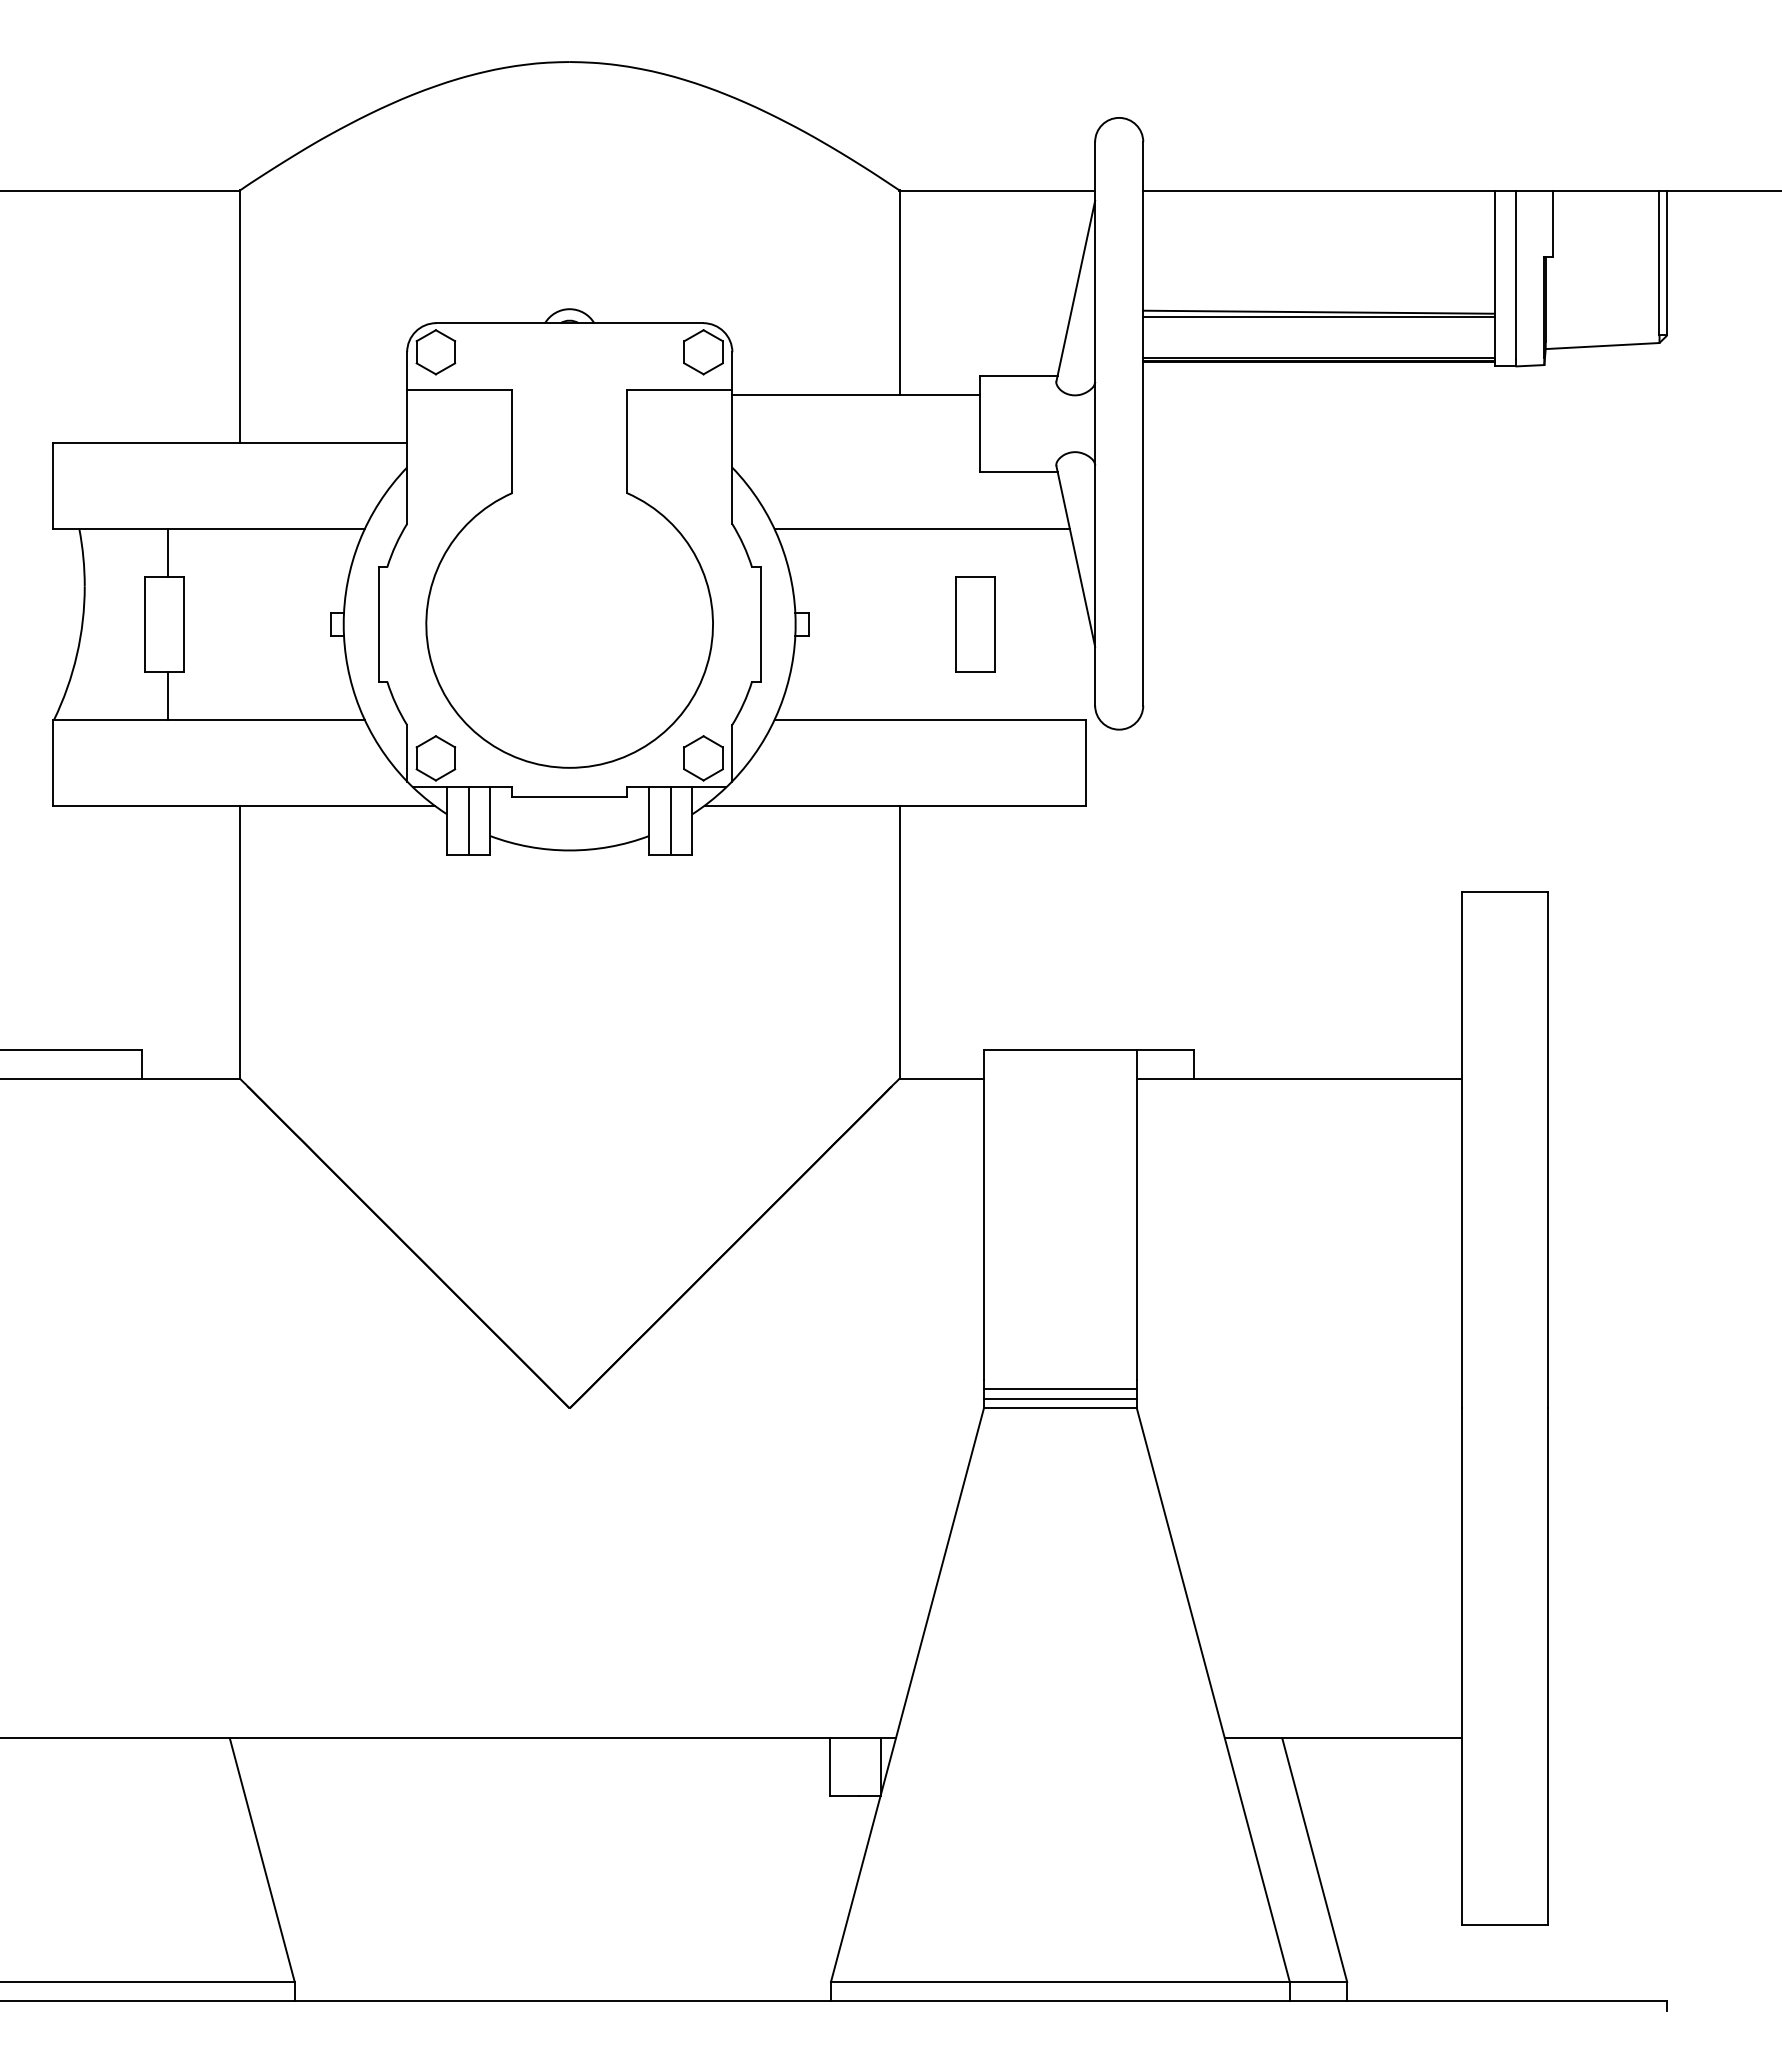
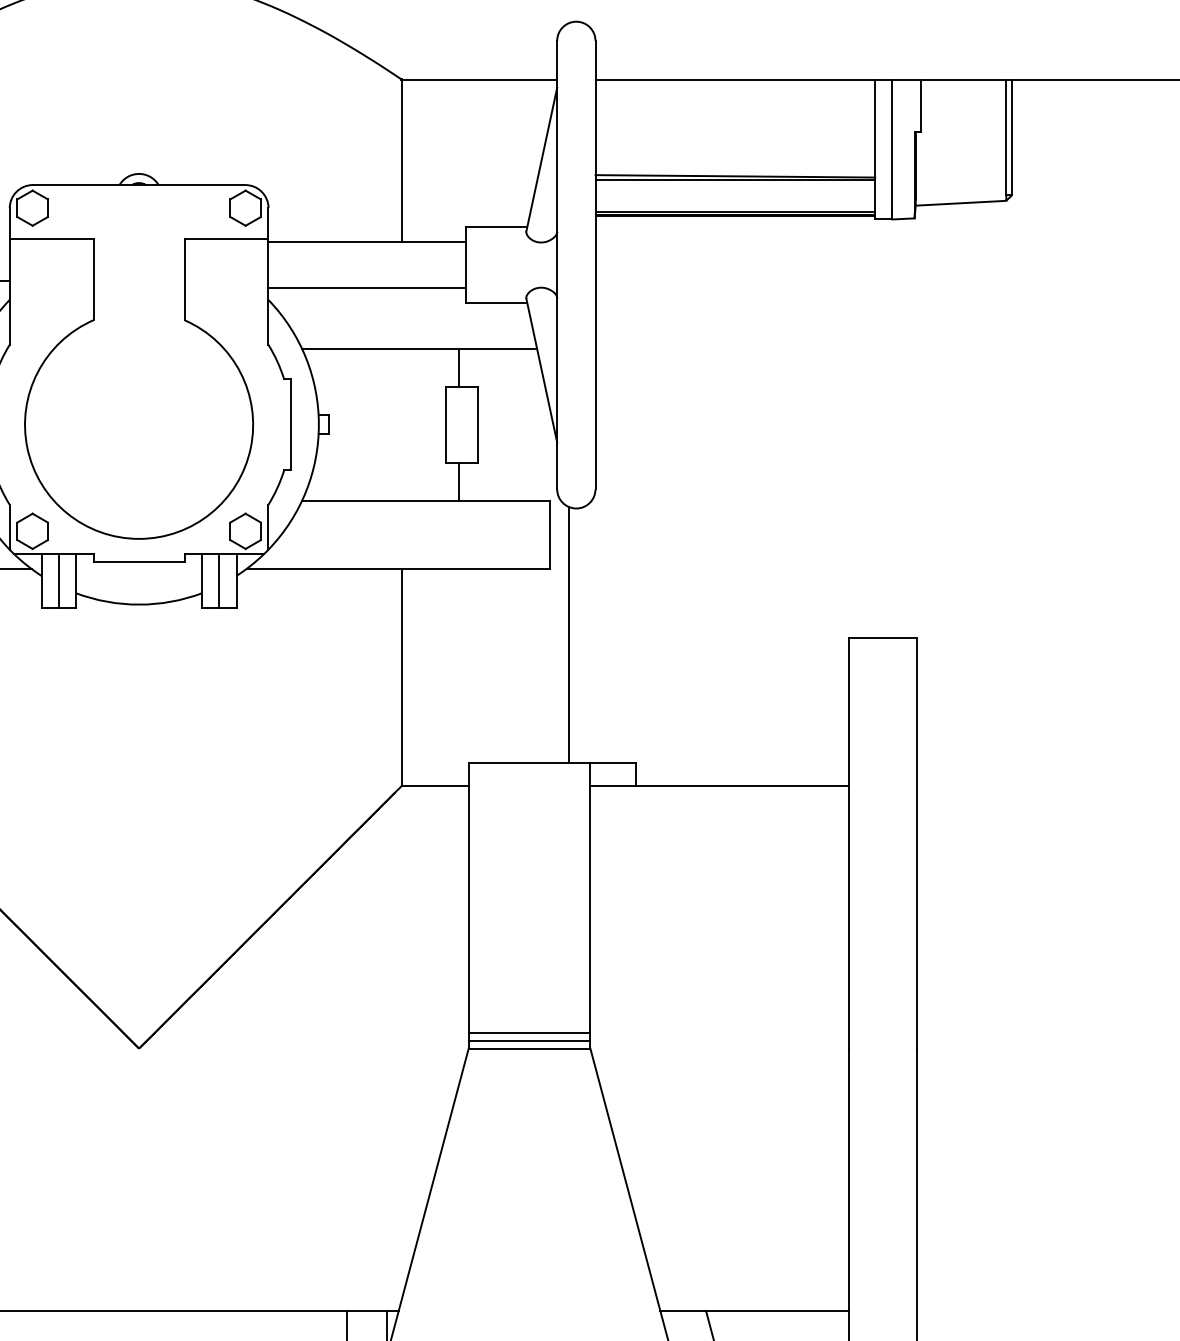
line: (856, 452) -> (367, 287), added
line: (971, 552) -> (458, 367), added
line: (971, 696) -> (458, 482), added
line: (1109, 888) -> (568, 634), added

